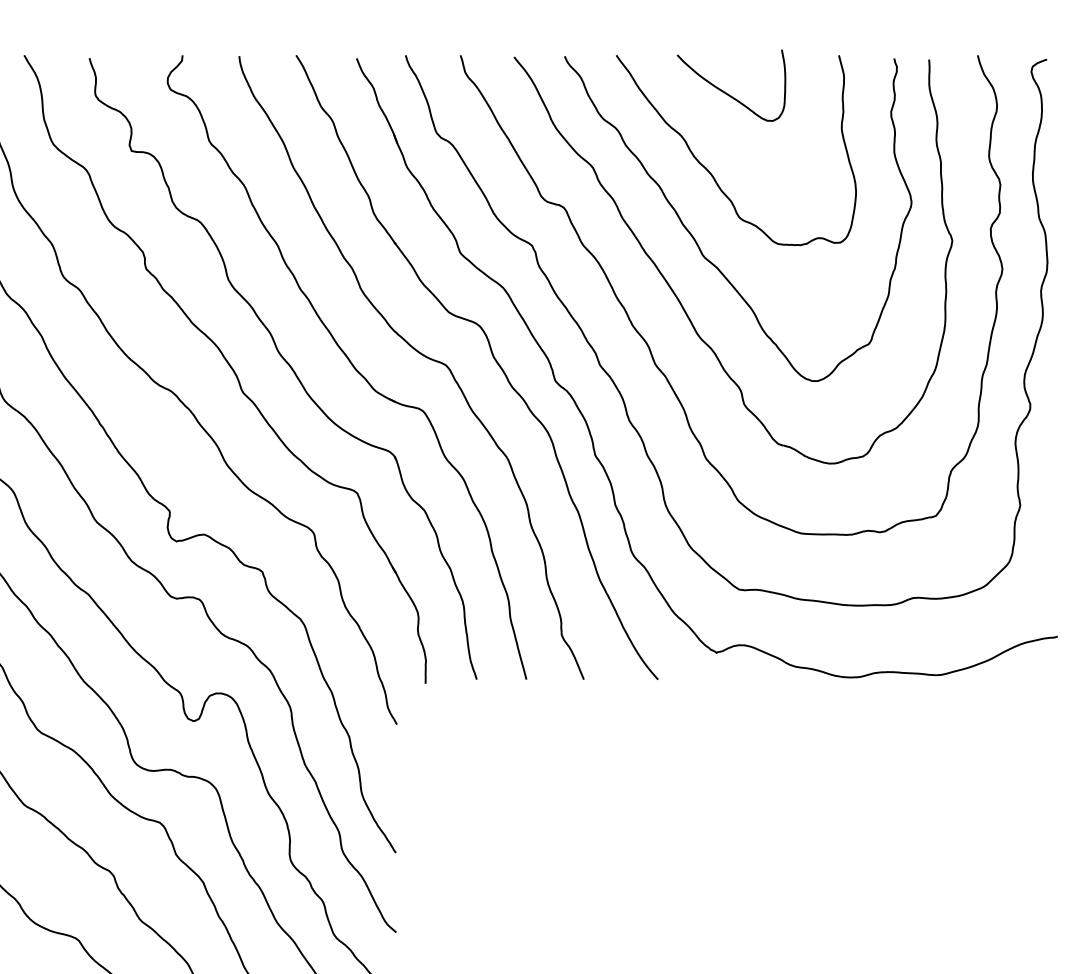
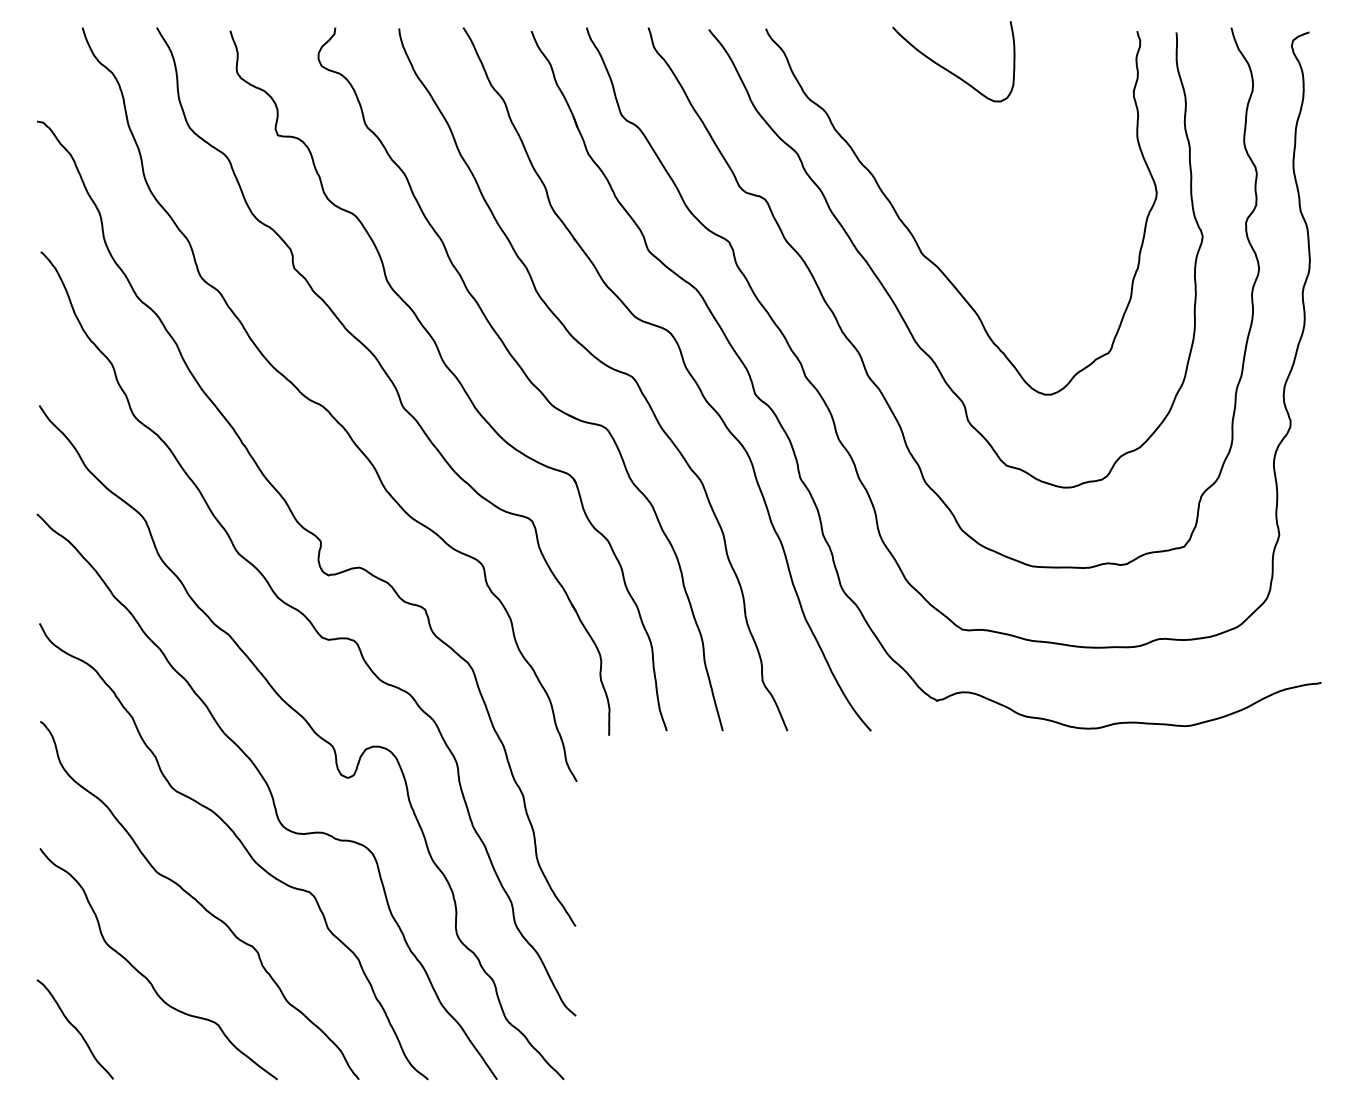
curve: (711, 173) -> (931, 160), removed

